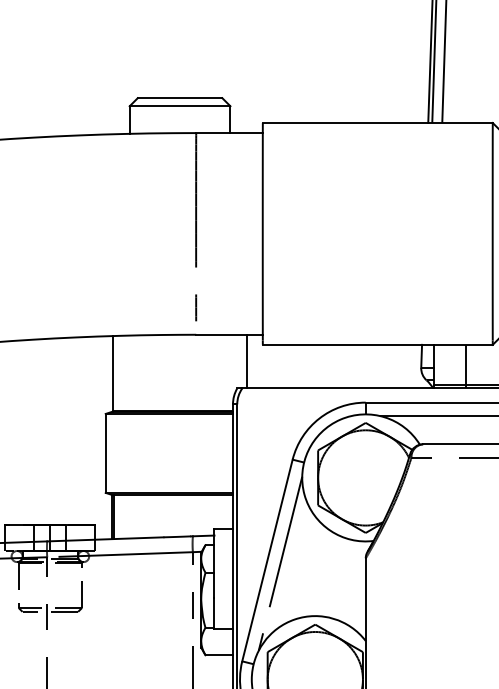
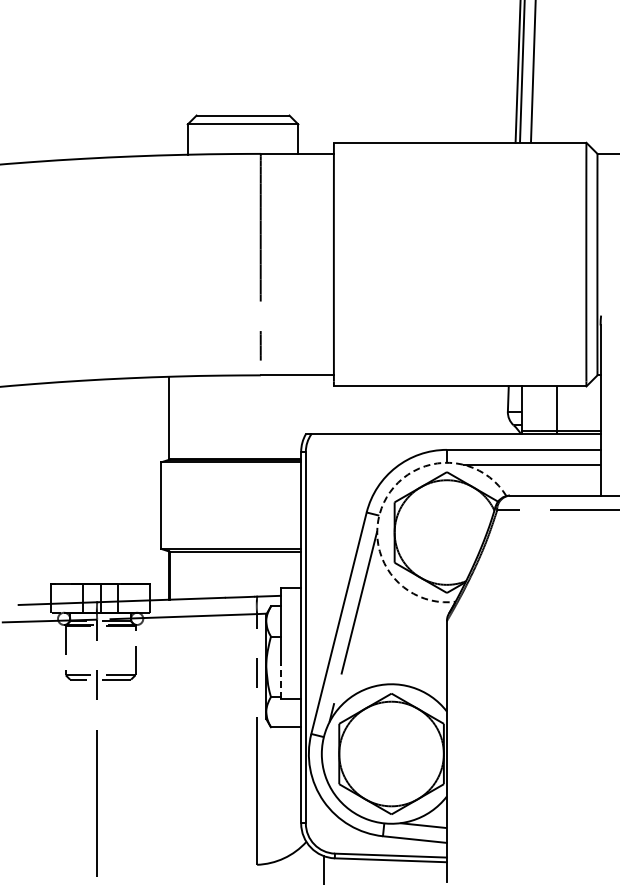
line: (246, 361) -> (316, 404), removed
arc: (308, 450) -> (384, 502), solid -> dashed
line: (214, 613) -> (280, 681), solid -> dashed

